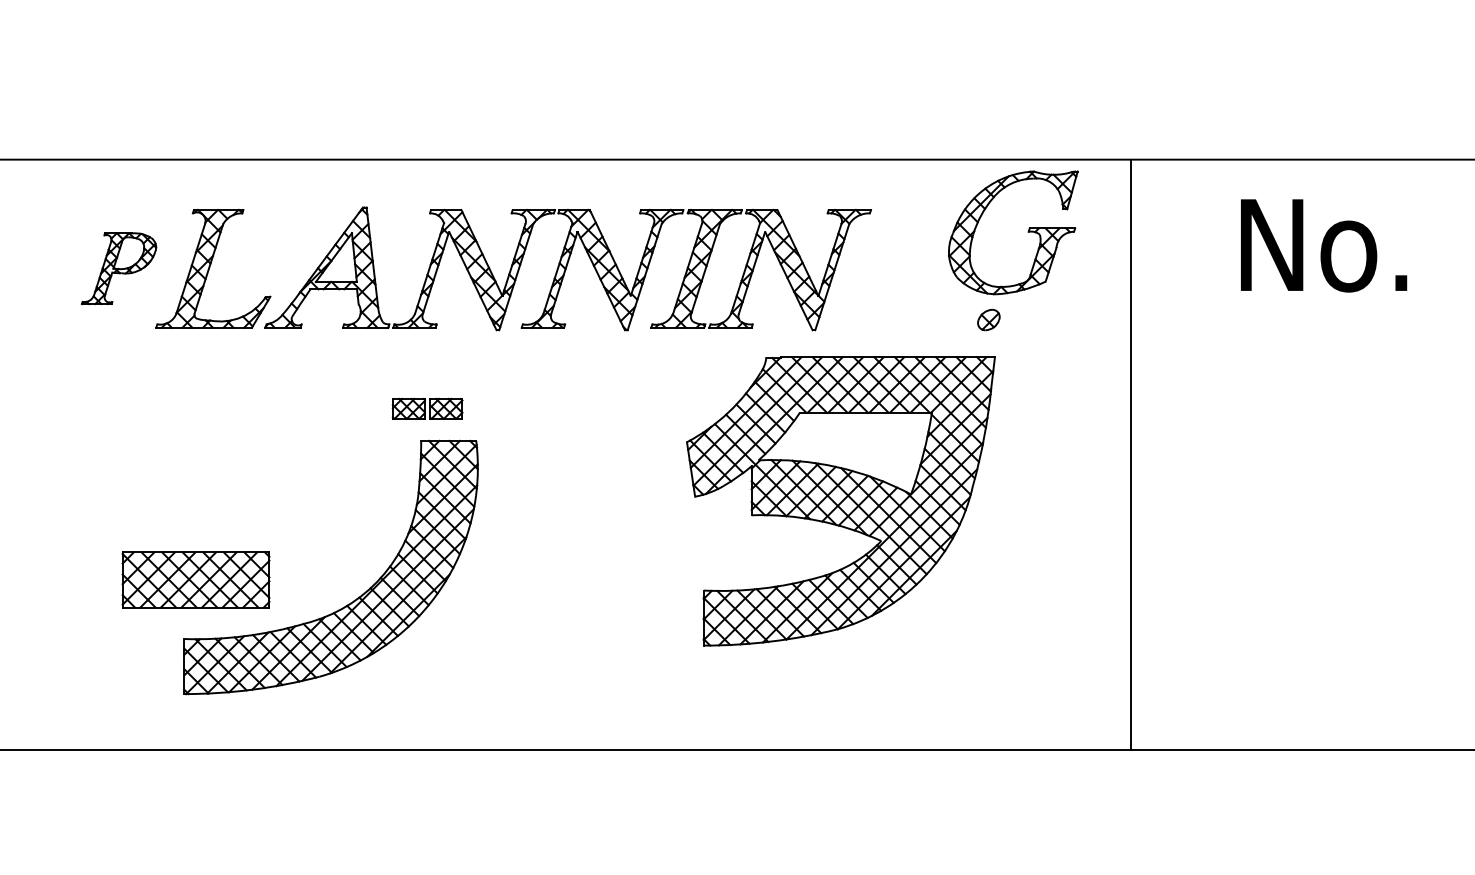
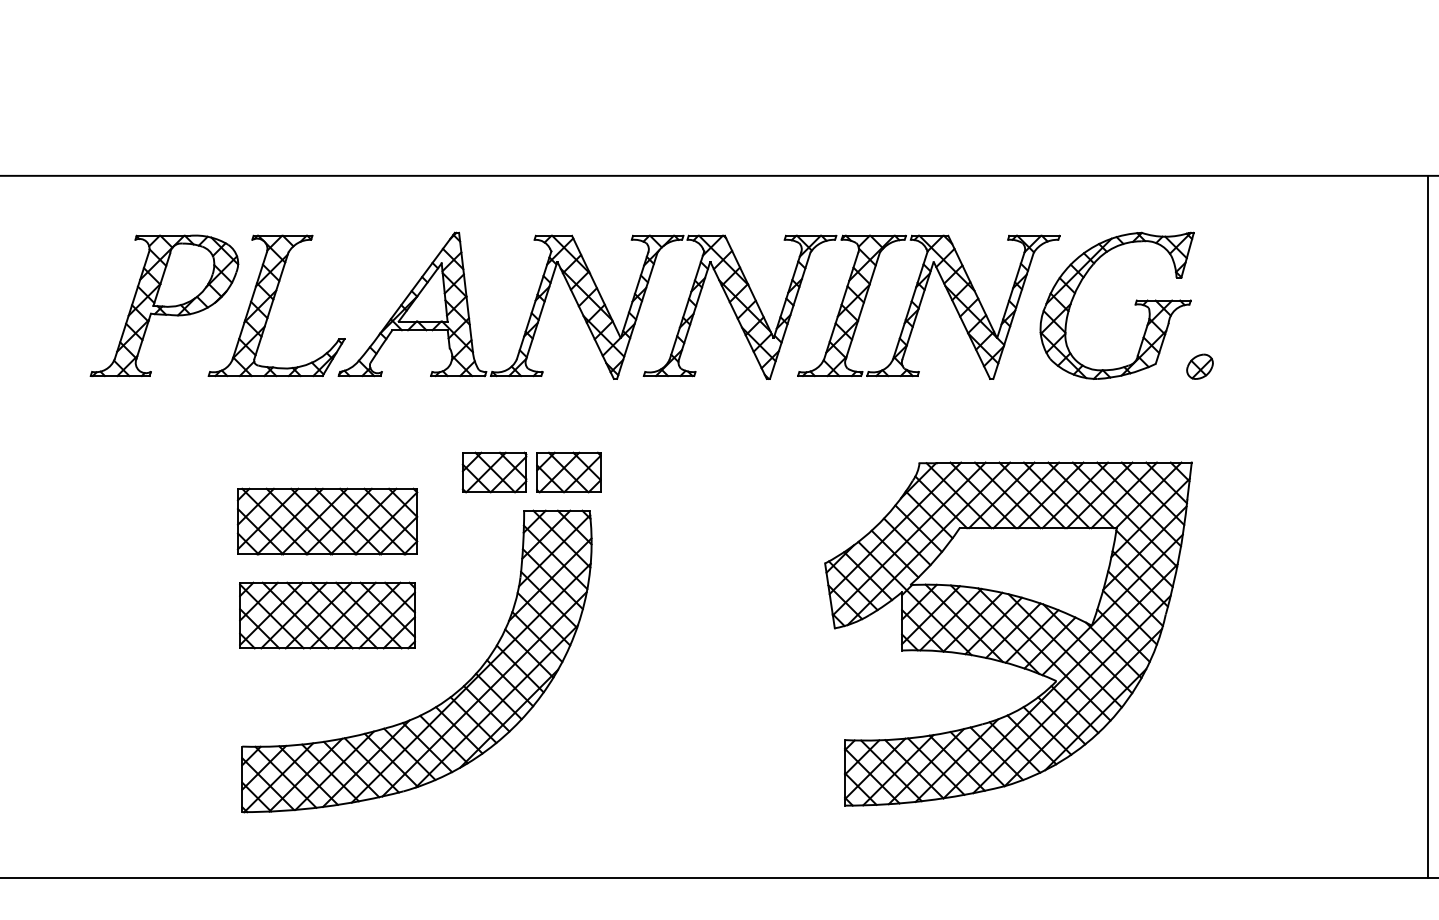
part: (1027, 232) -> (1134, 305), moved
part: (118, 268) -> (163, 305), size x1.67
part: (427, 408) -> (531, 472), size x1.67
part: (255, 449) -> (326, 520), added
line: (1131, 454) -> (1428, 526), moved
part: (840, 501) -> (1007, 634), moved
part: (195, 579) -> (326, 615), moved

